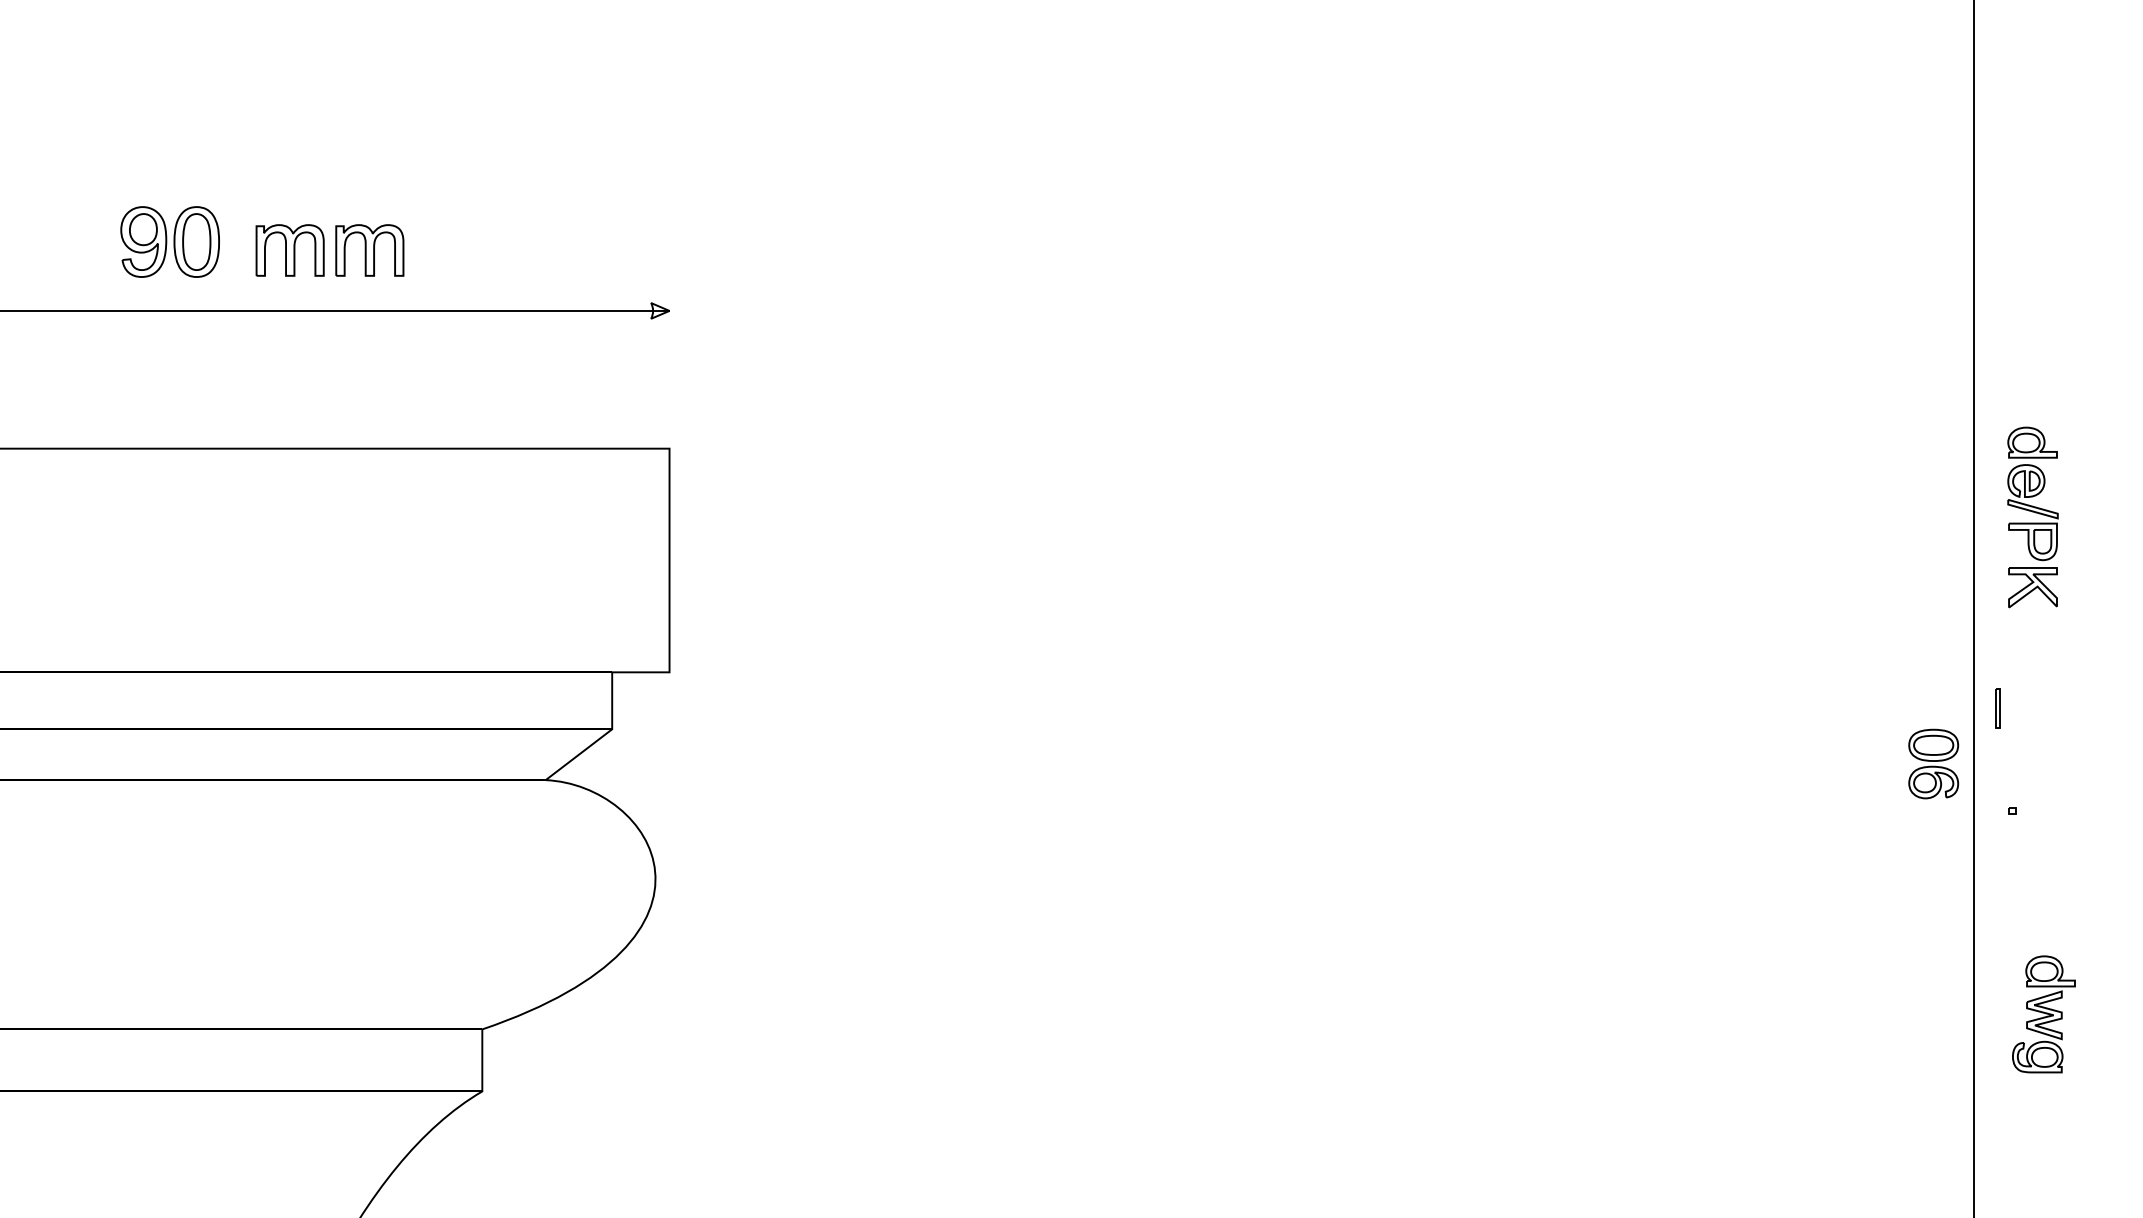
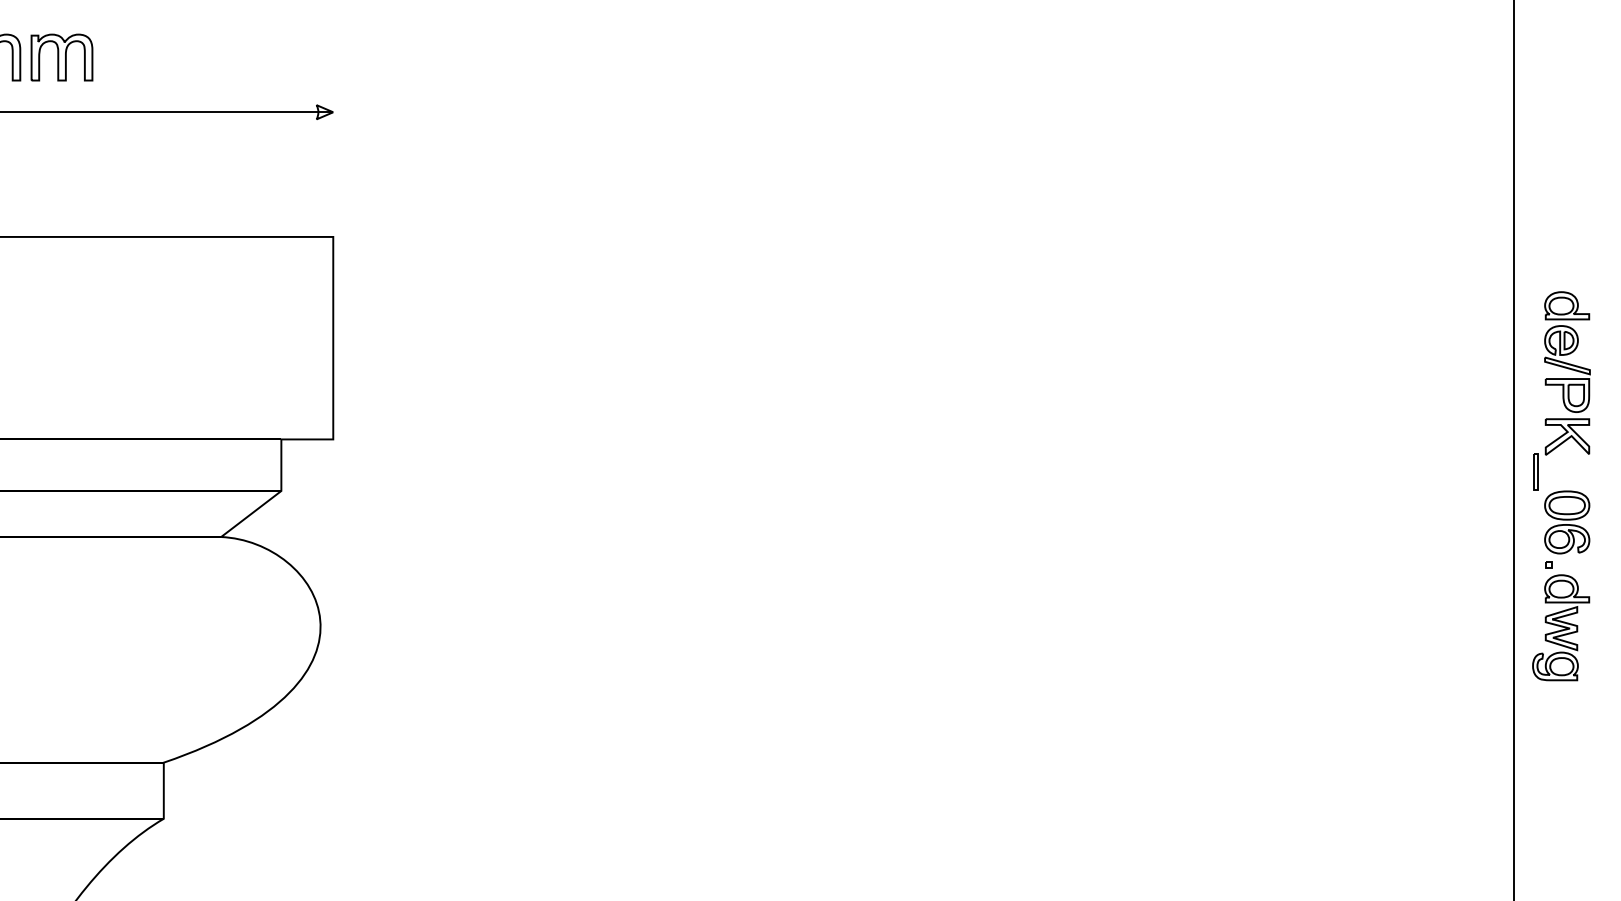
part: (2032, 517) -> (1567, 373), moved
part: (1933, 763) -> (1567, 521), moved
part: (2043, 1014) -> (1560, 627), moved

